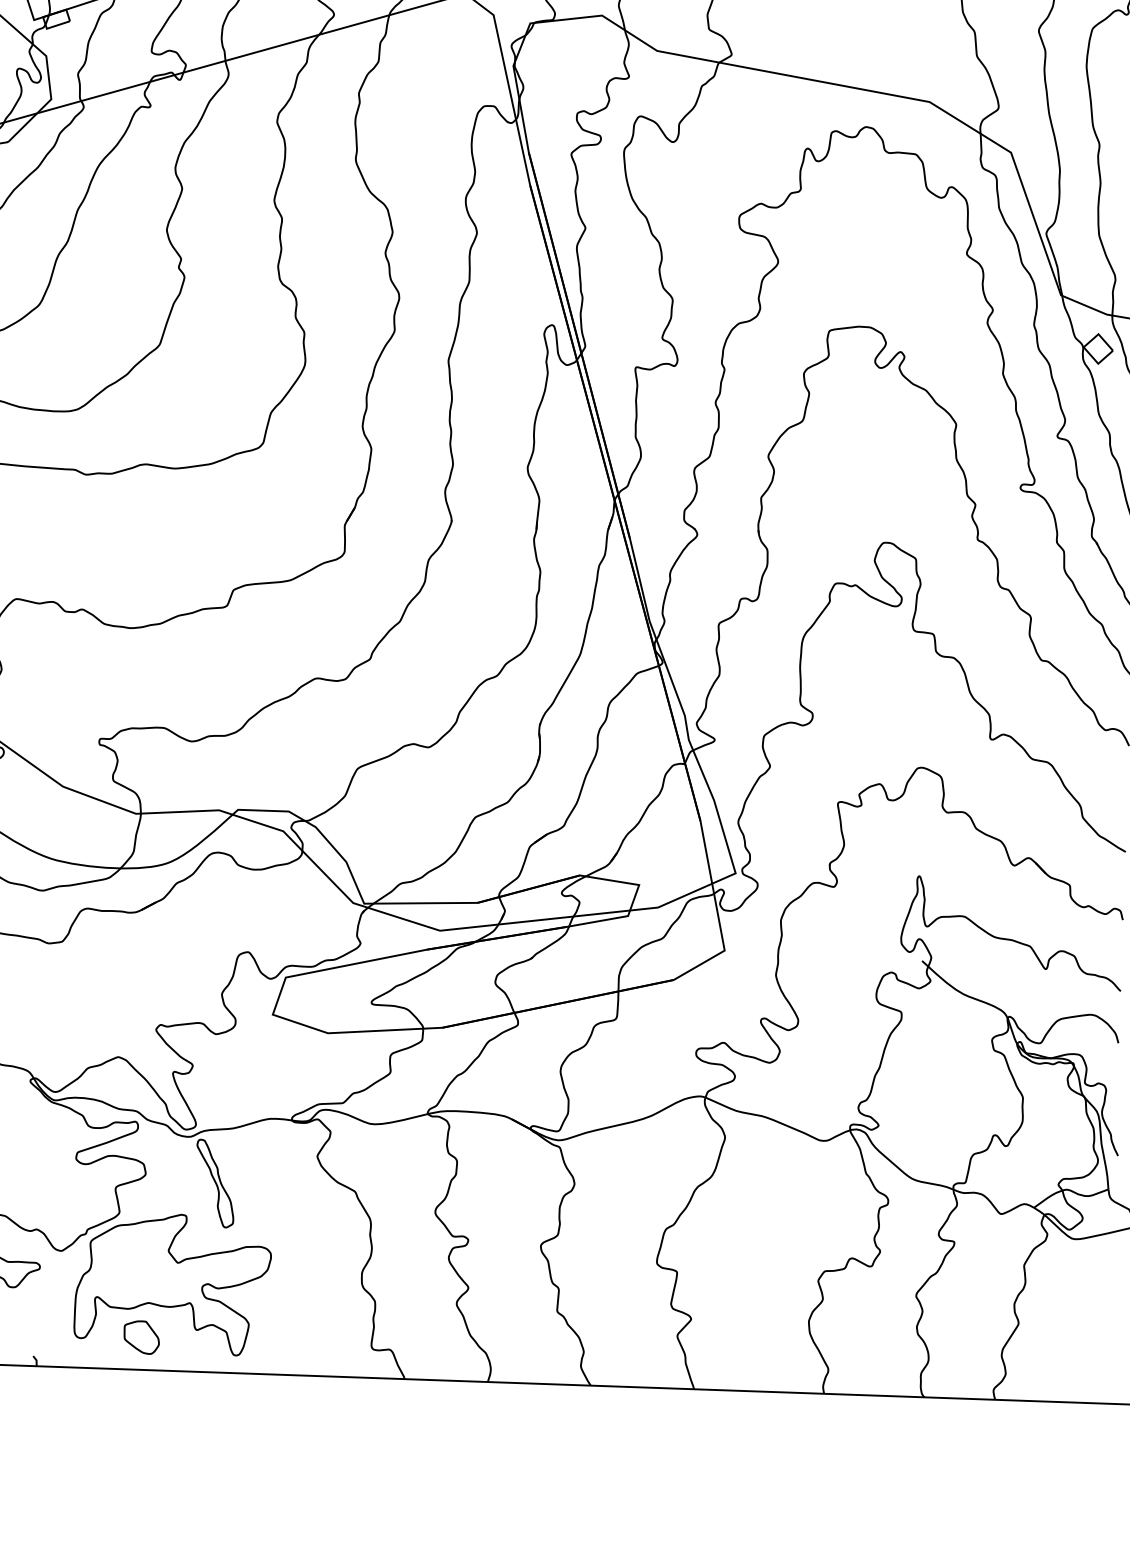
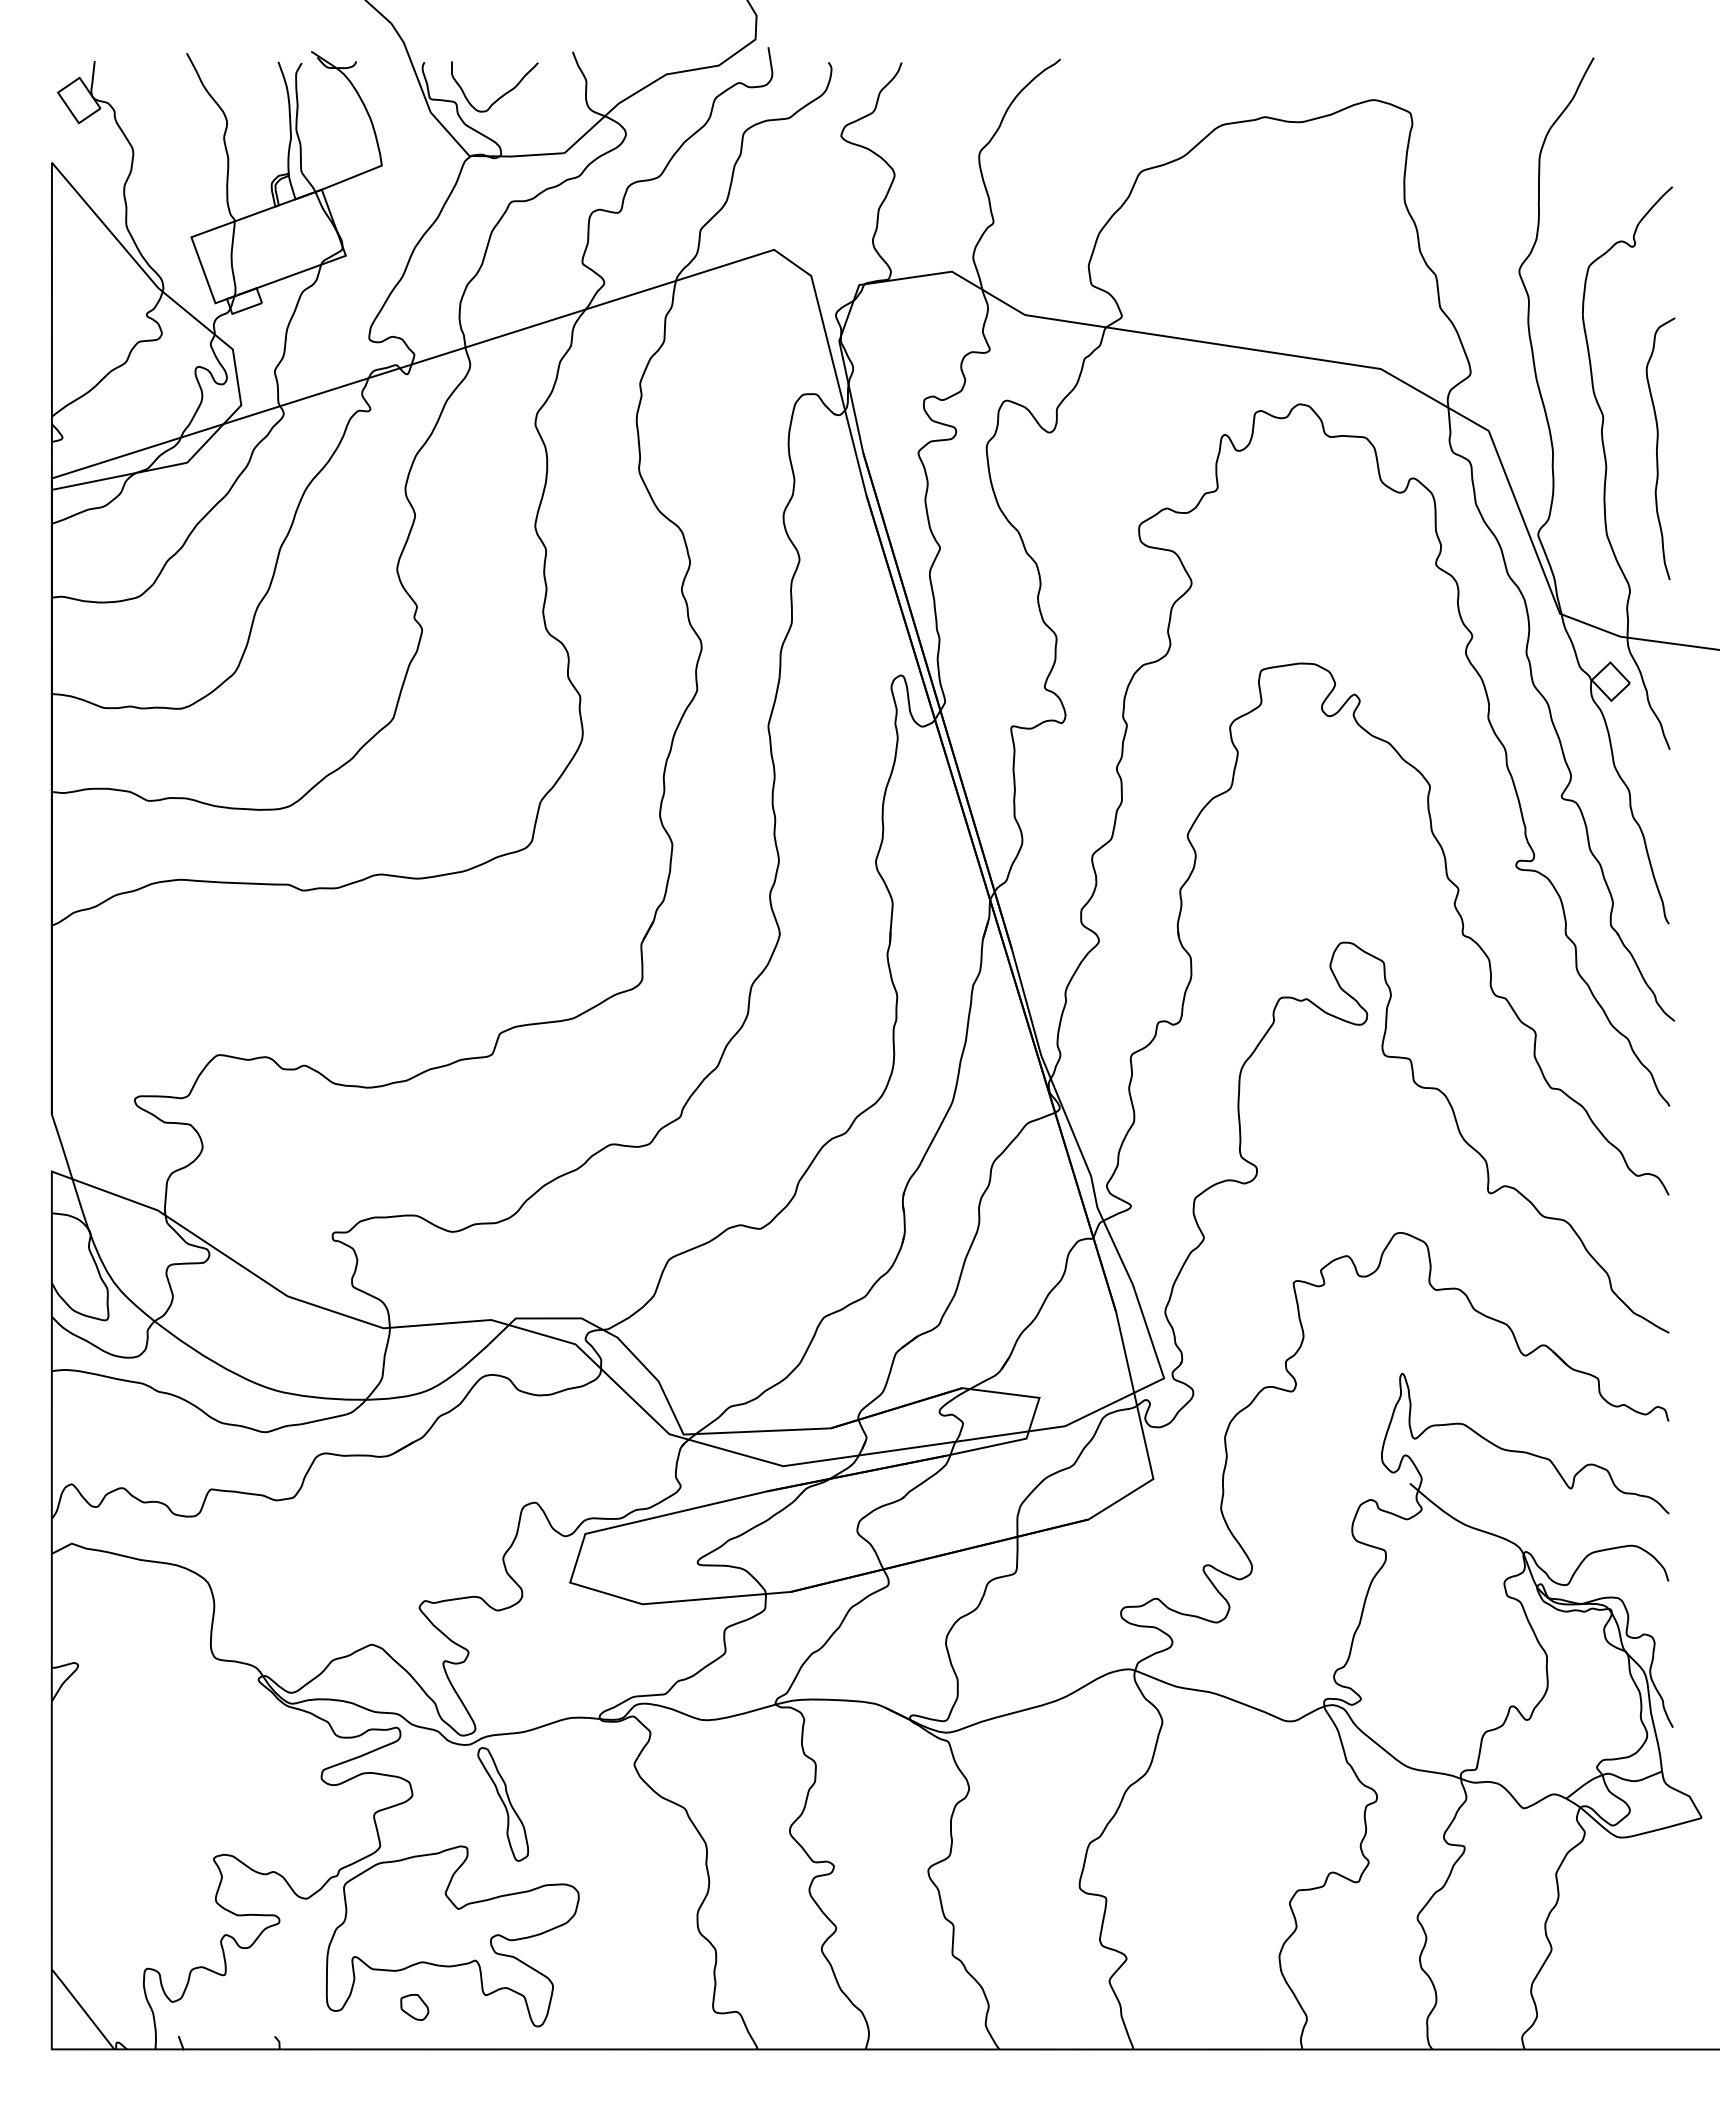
part: (141, 1337) -> (414, 2007), size x0.6

